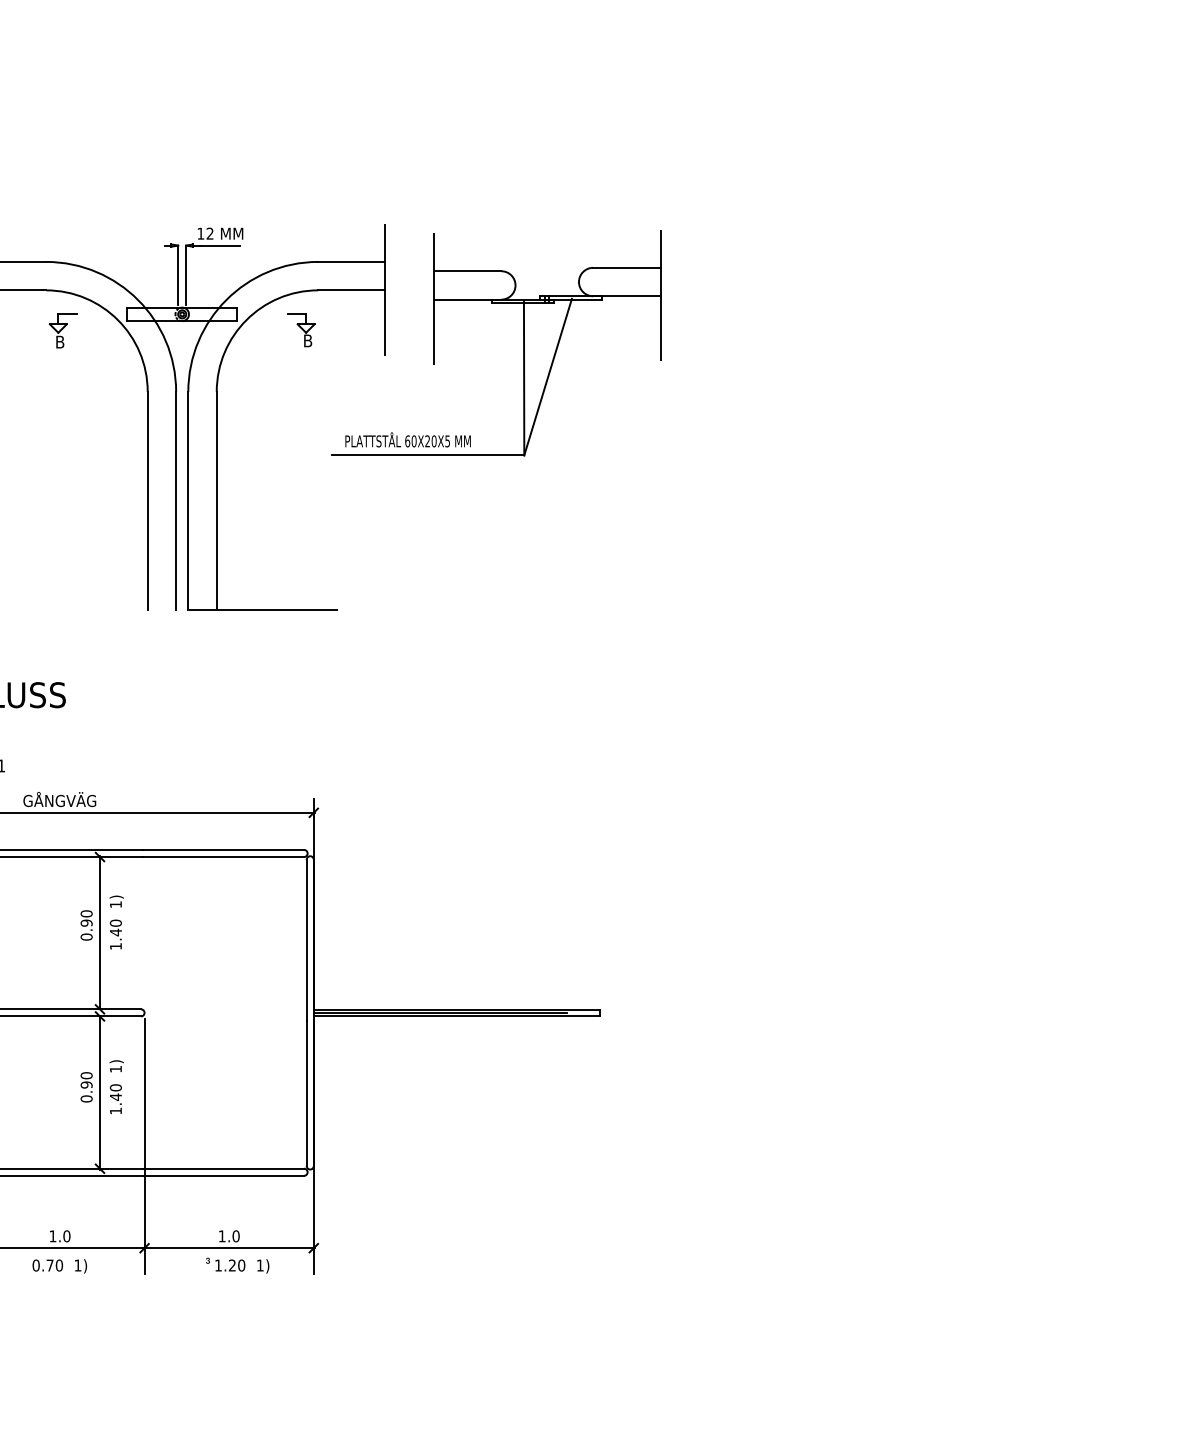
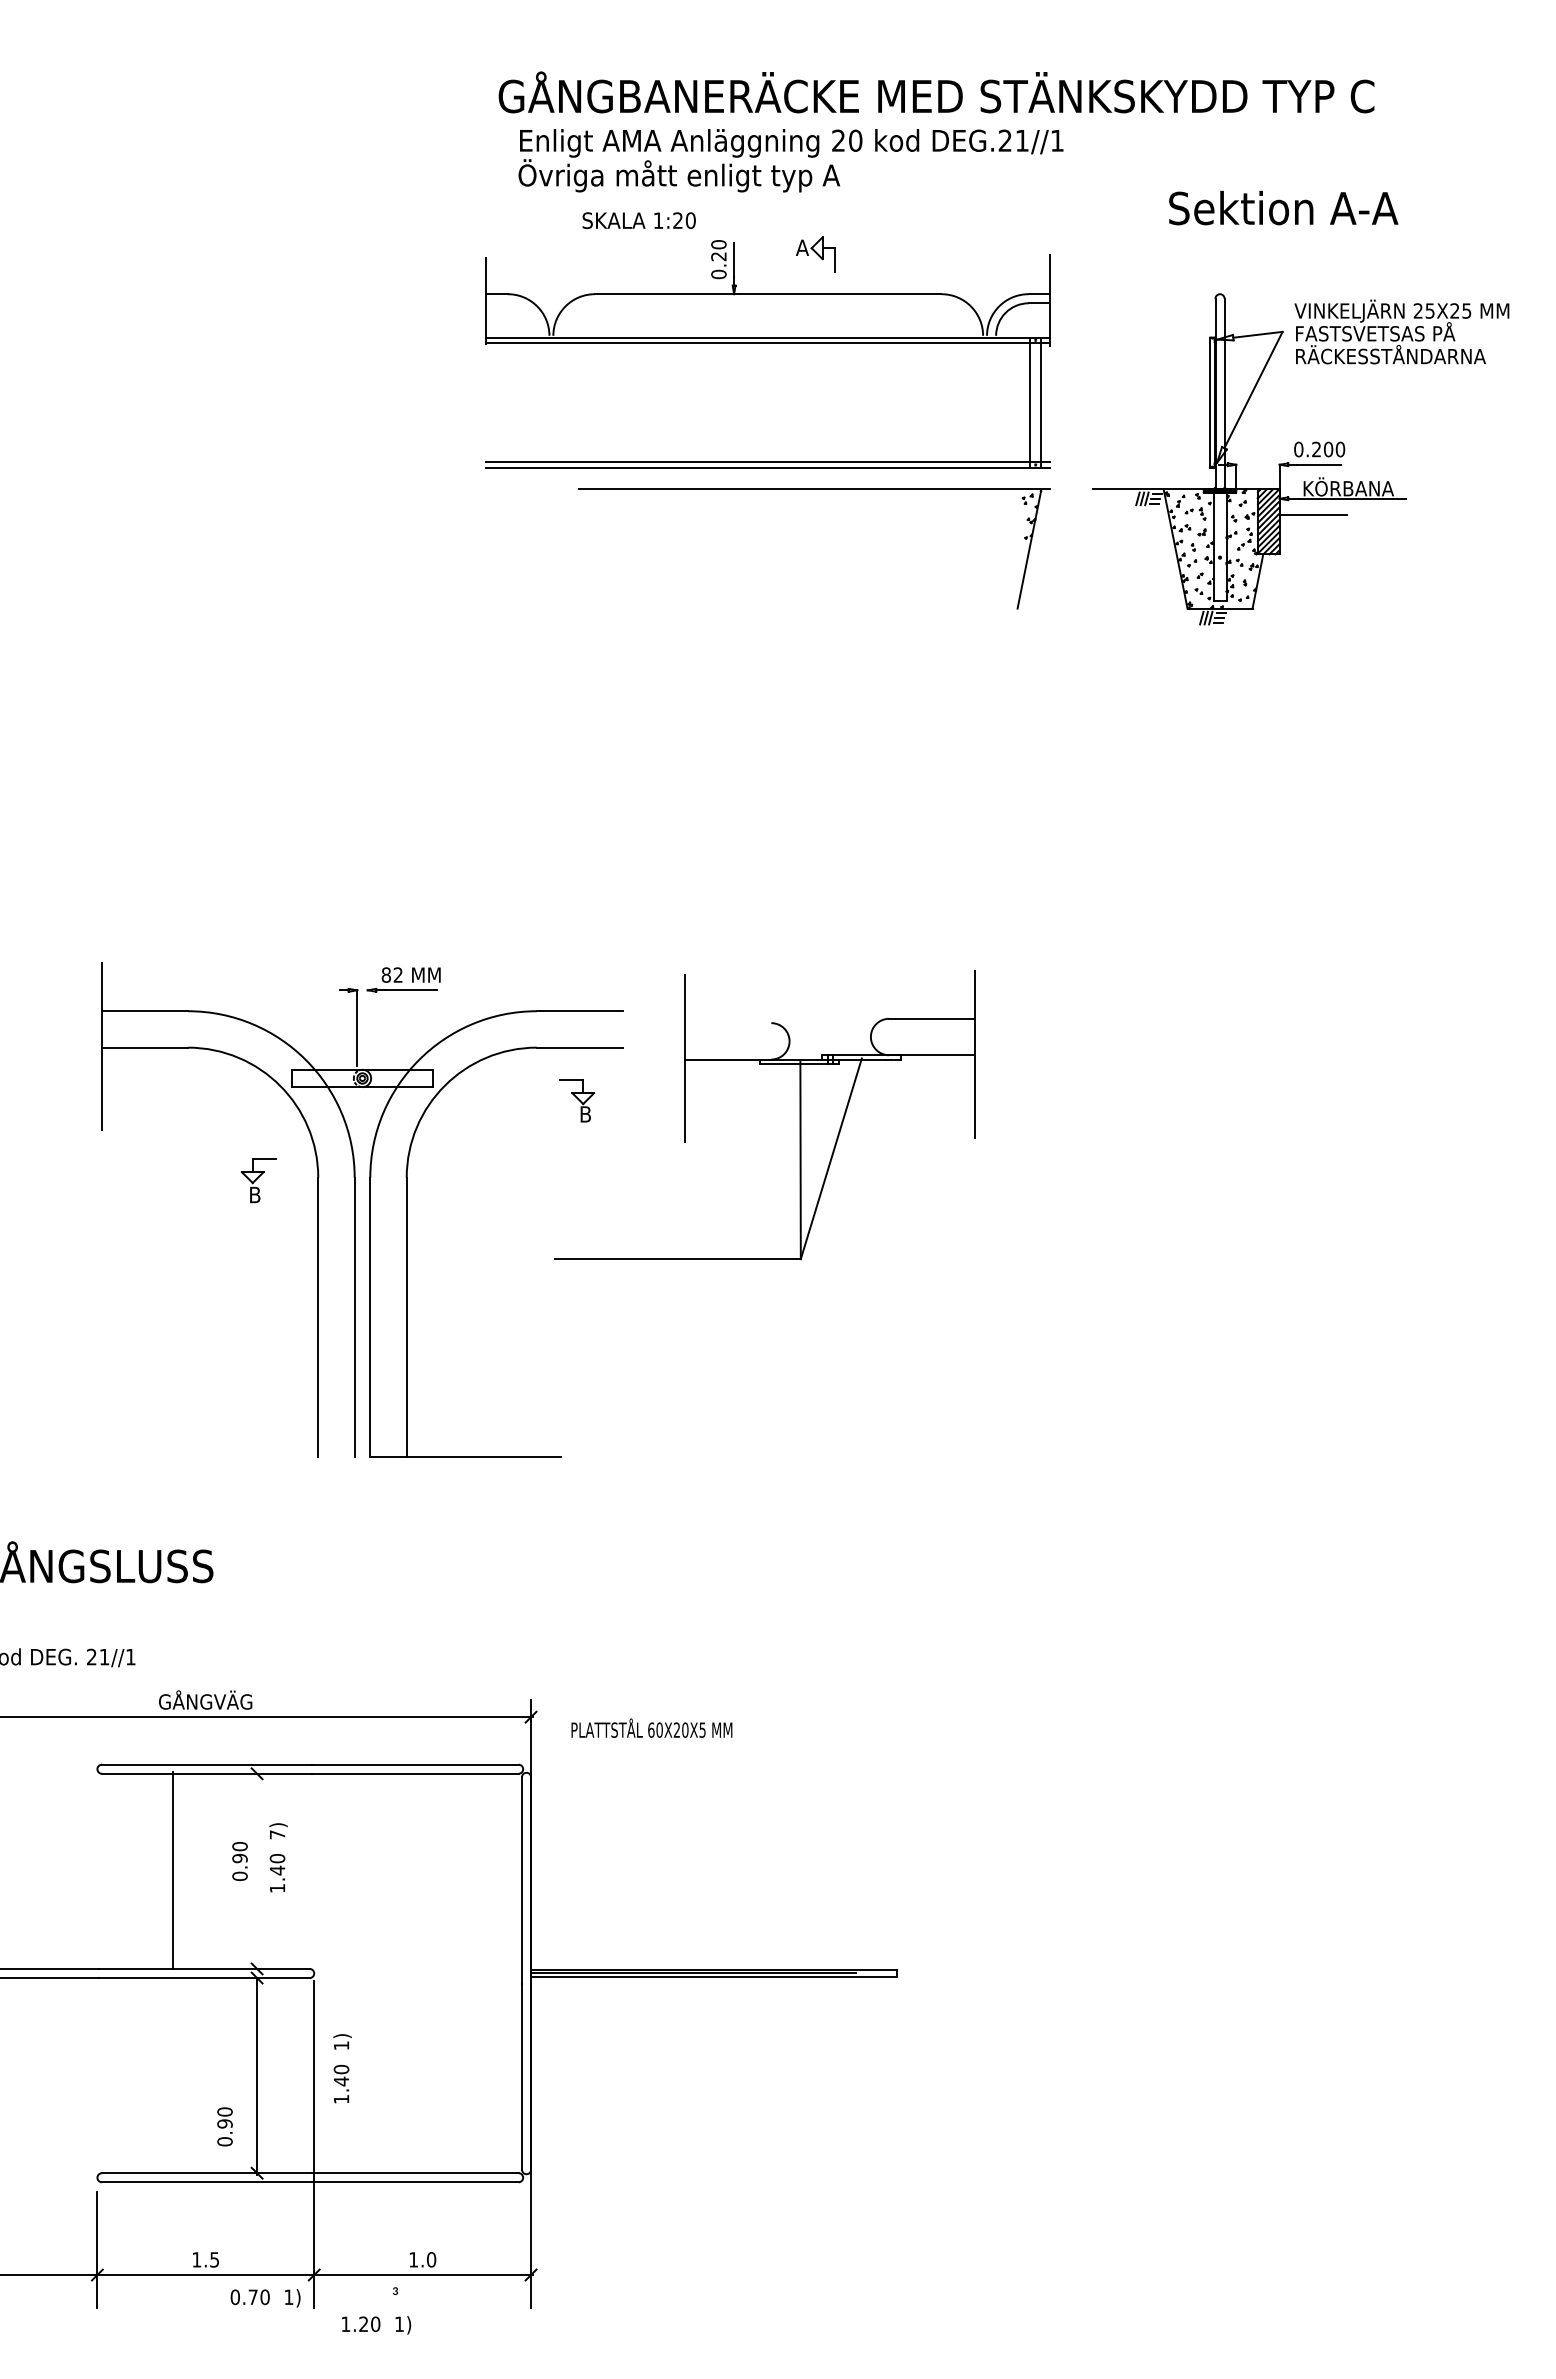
text: (200, 233) -> (385, 974), 12 -> 82
line: (467, 271) -> (728, 1023), removed
line: (186, 275) -> (367, 1028), removed
line: (385, 289) -> (622, 1046), removed
part: (62, 330) -> (258, 1180), moved
part: (301, 330) -> (577, 1100), moved
text: (407, 439) -> (651, 1727), moved
text: (115, 904) -> (277, 1834), 1) -> 7)
line: (100, 931) -> (173, 1869), moved
text: (86, 1087) -> (224, 2126), moved
text: (116, 1087) -> (342, 2068), moved
text: (66, 1236) -> (214, 2259), 1.0 -> 1.5
text: (59, 1266) -> (265, 2298), moved
text: (242, 1266) -> (376, 2325), moved

